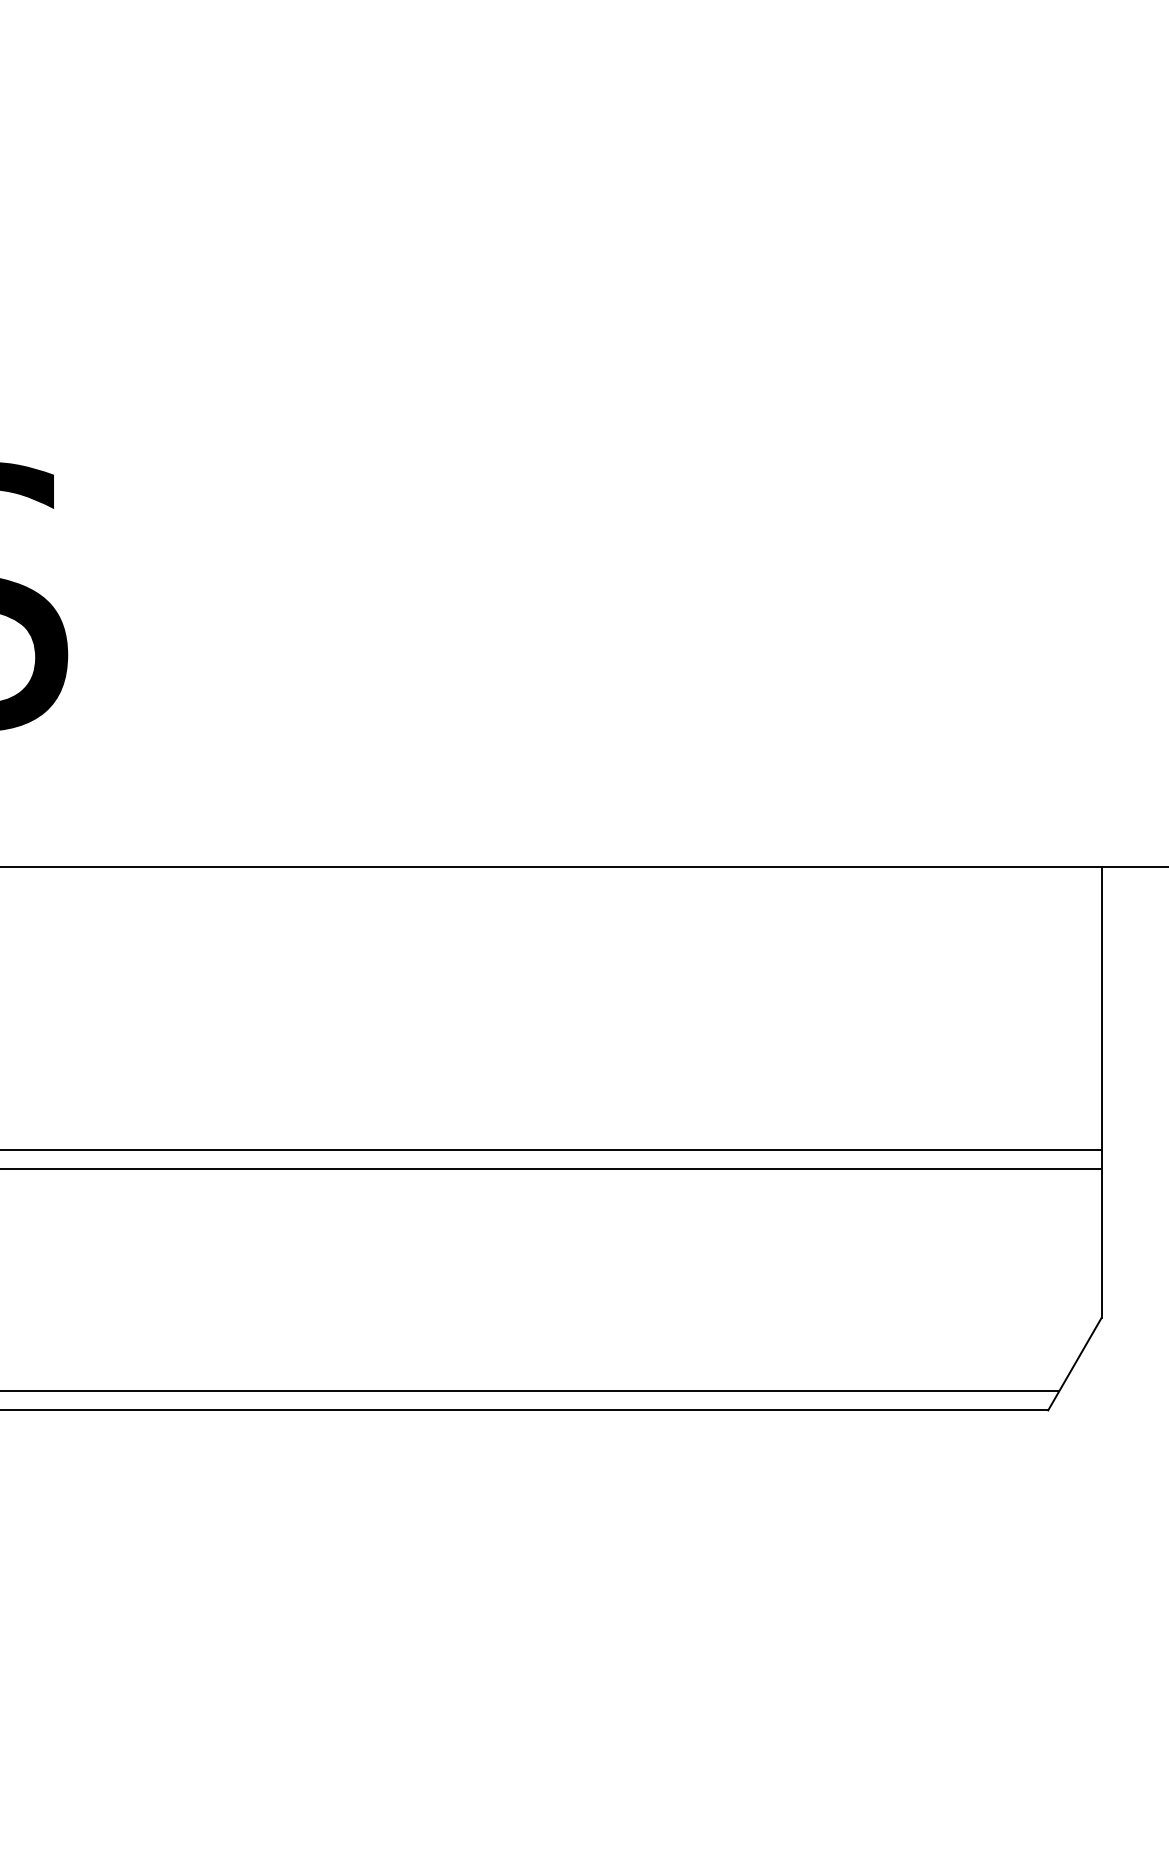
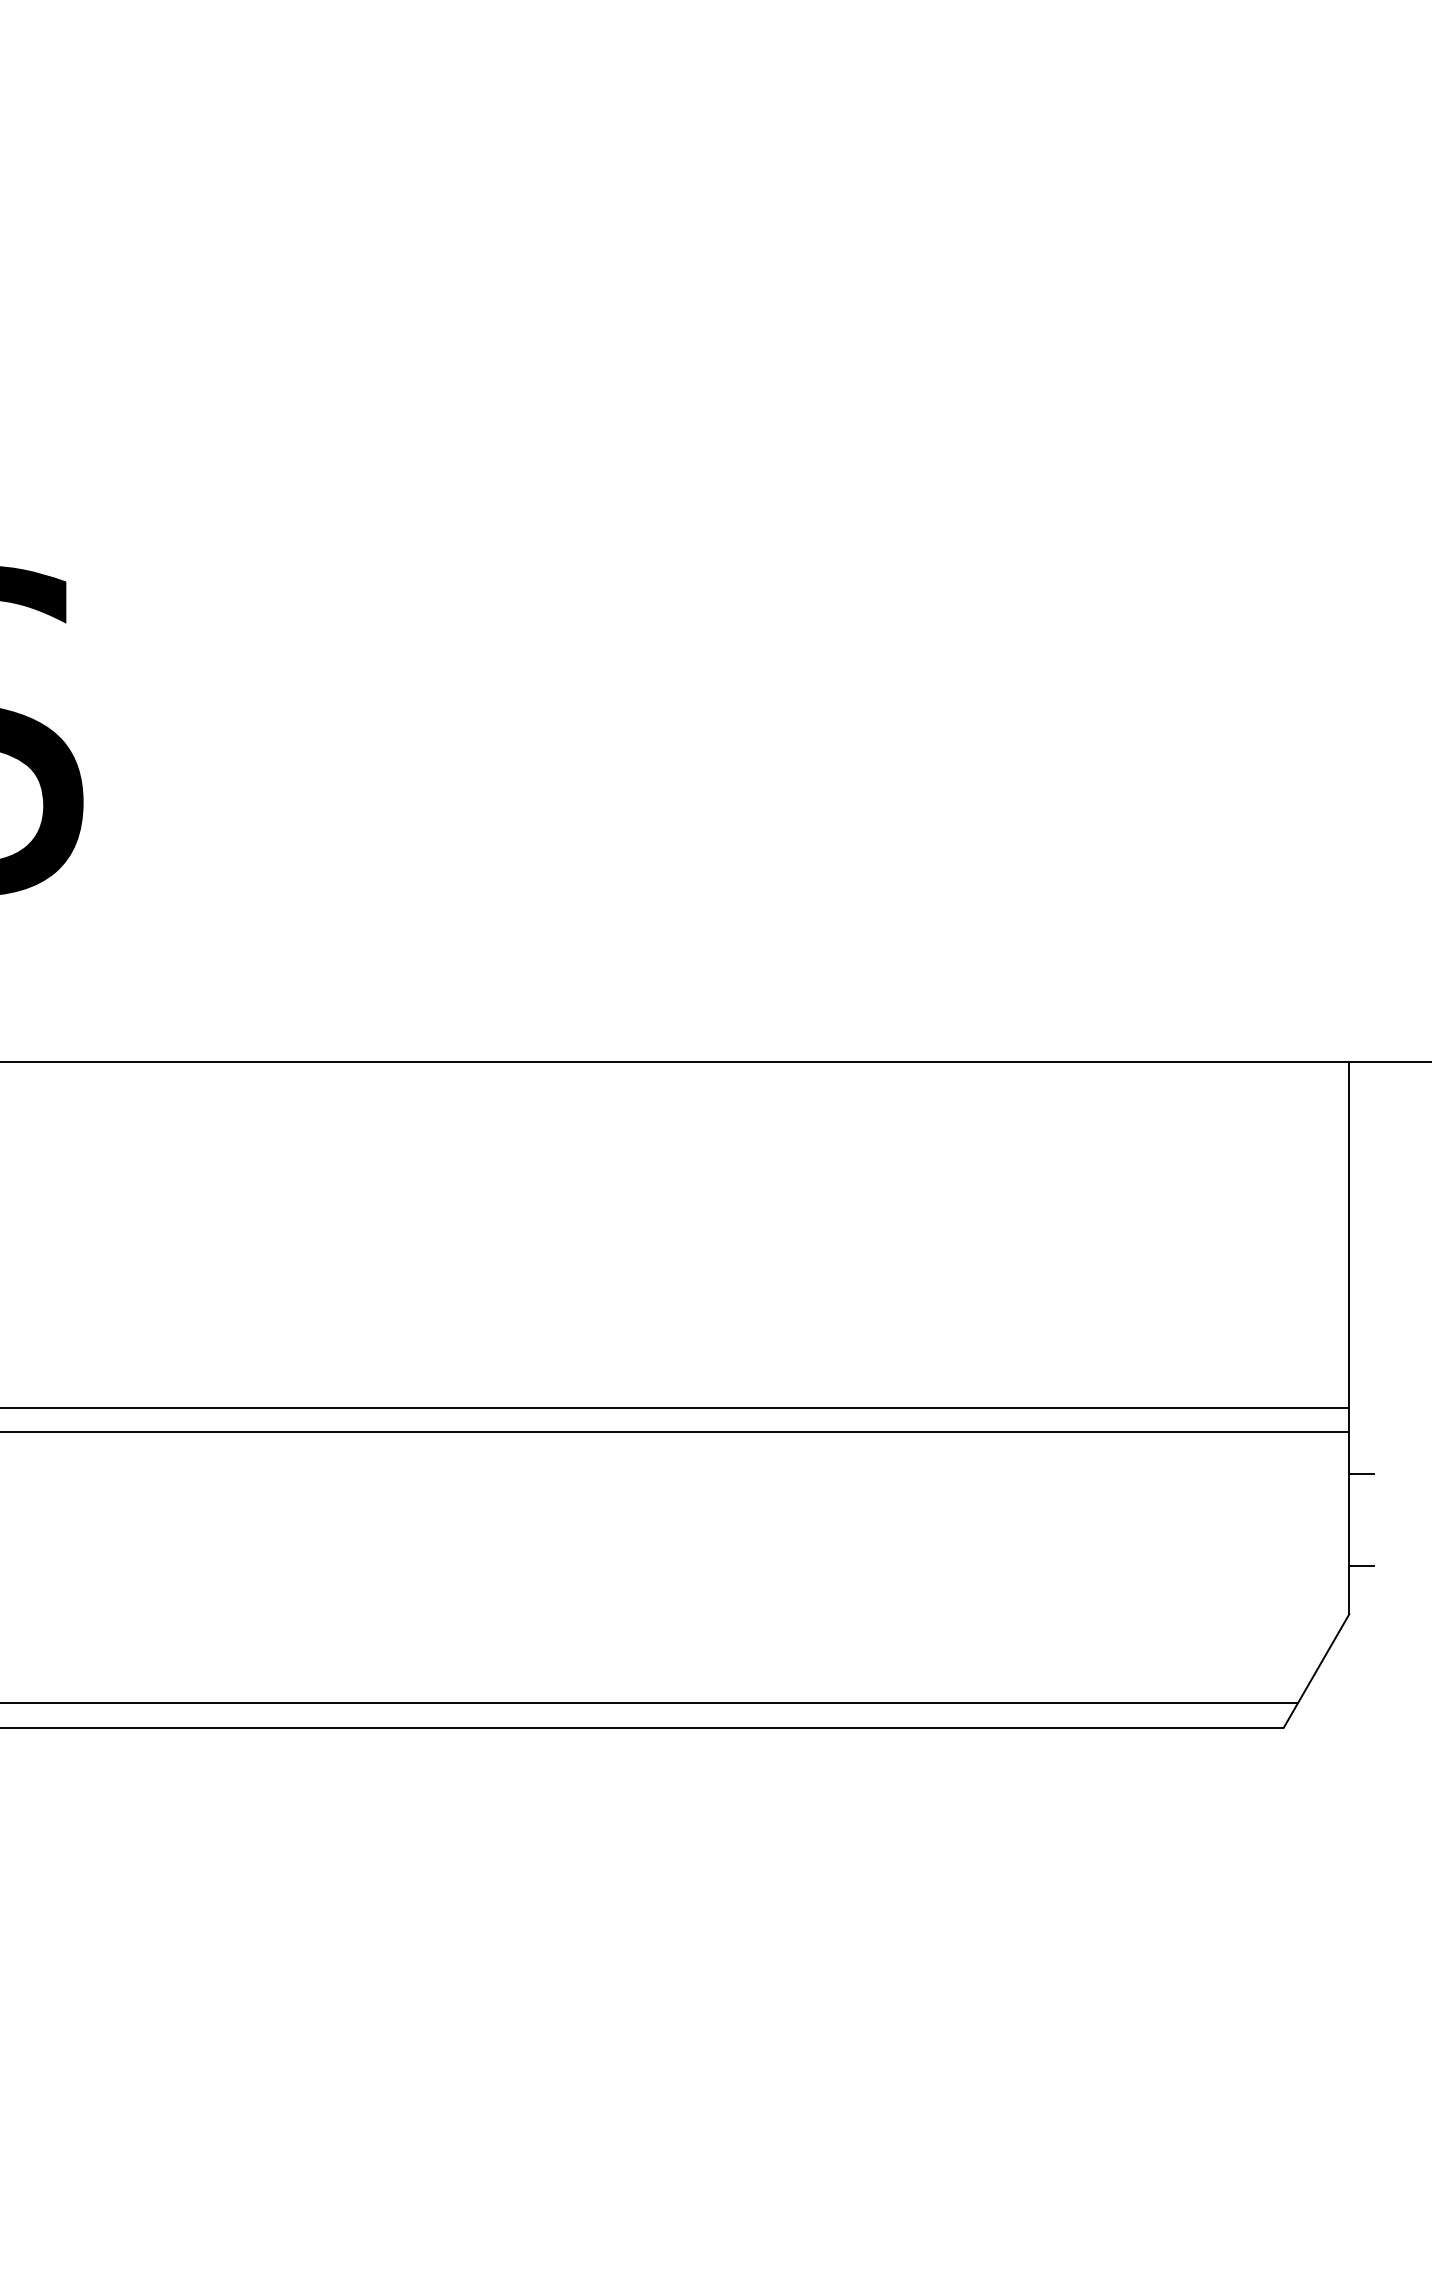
line: (1111, 1202) -> (1361, 1473), added
line: (1111, 1278) -> (1361, 1565), added

